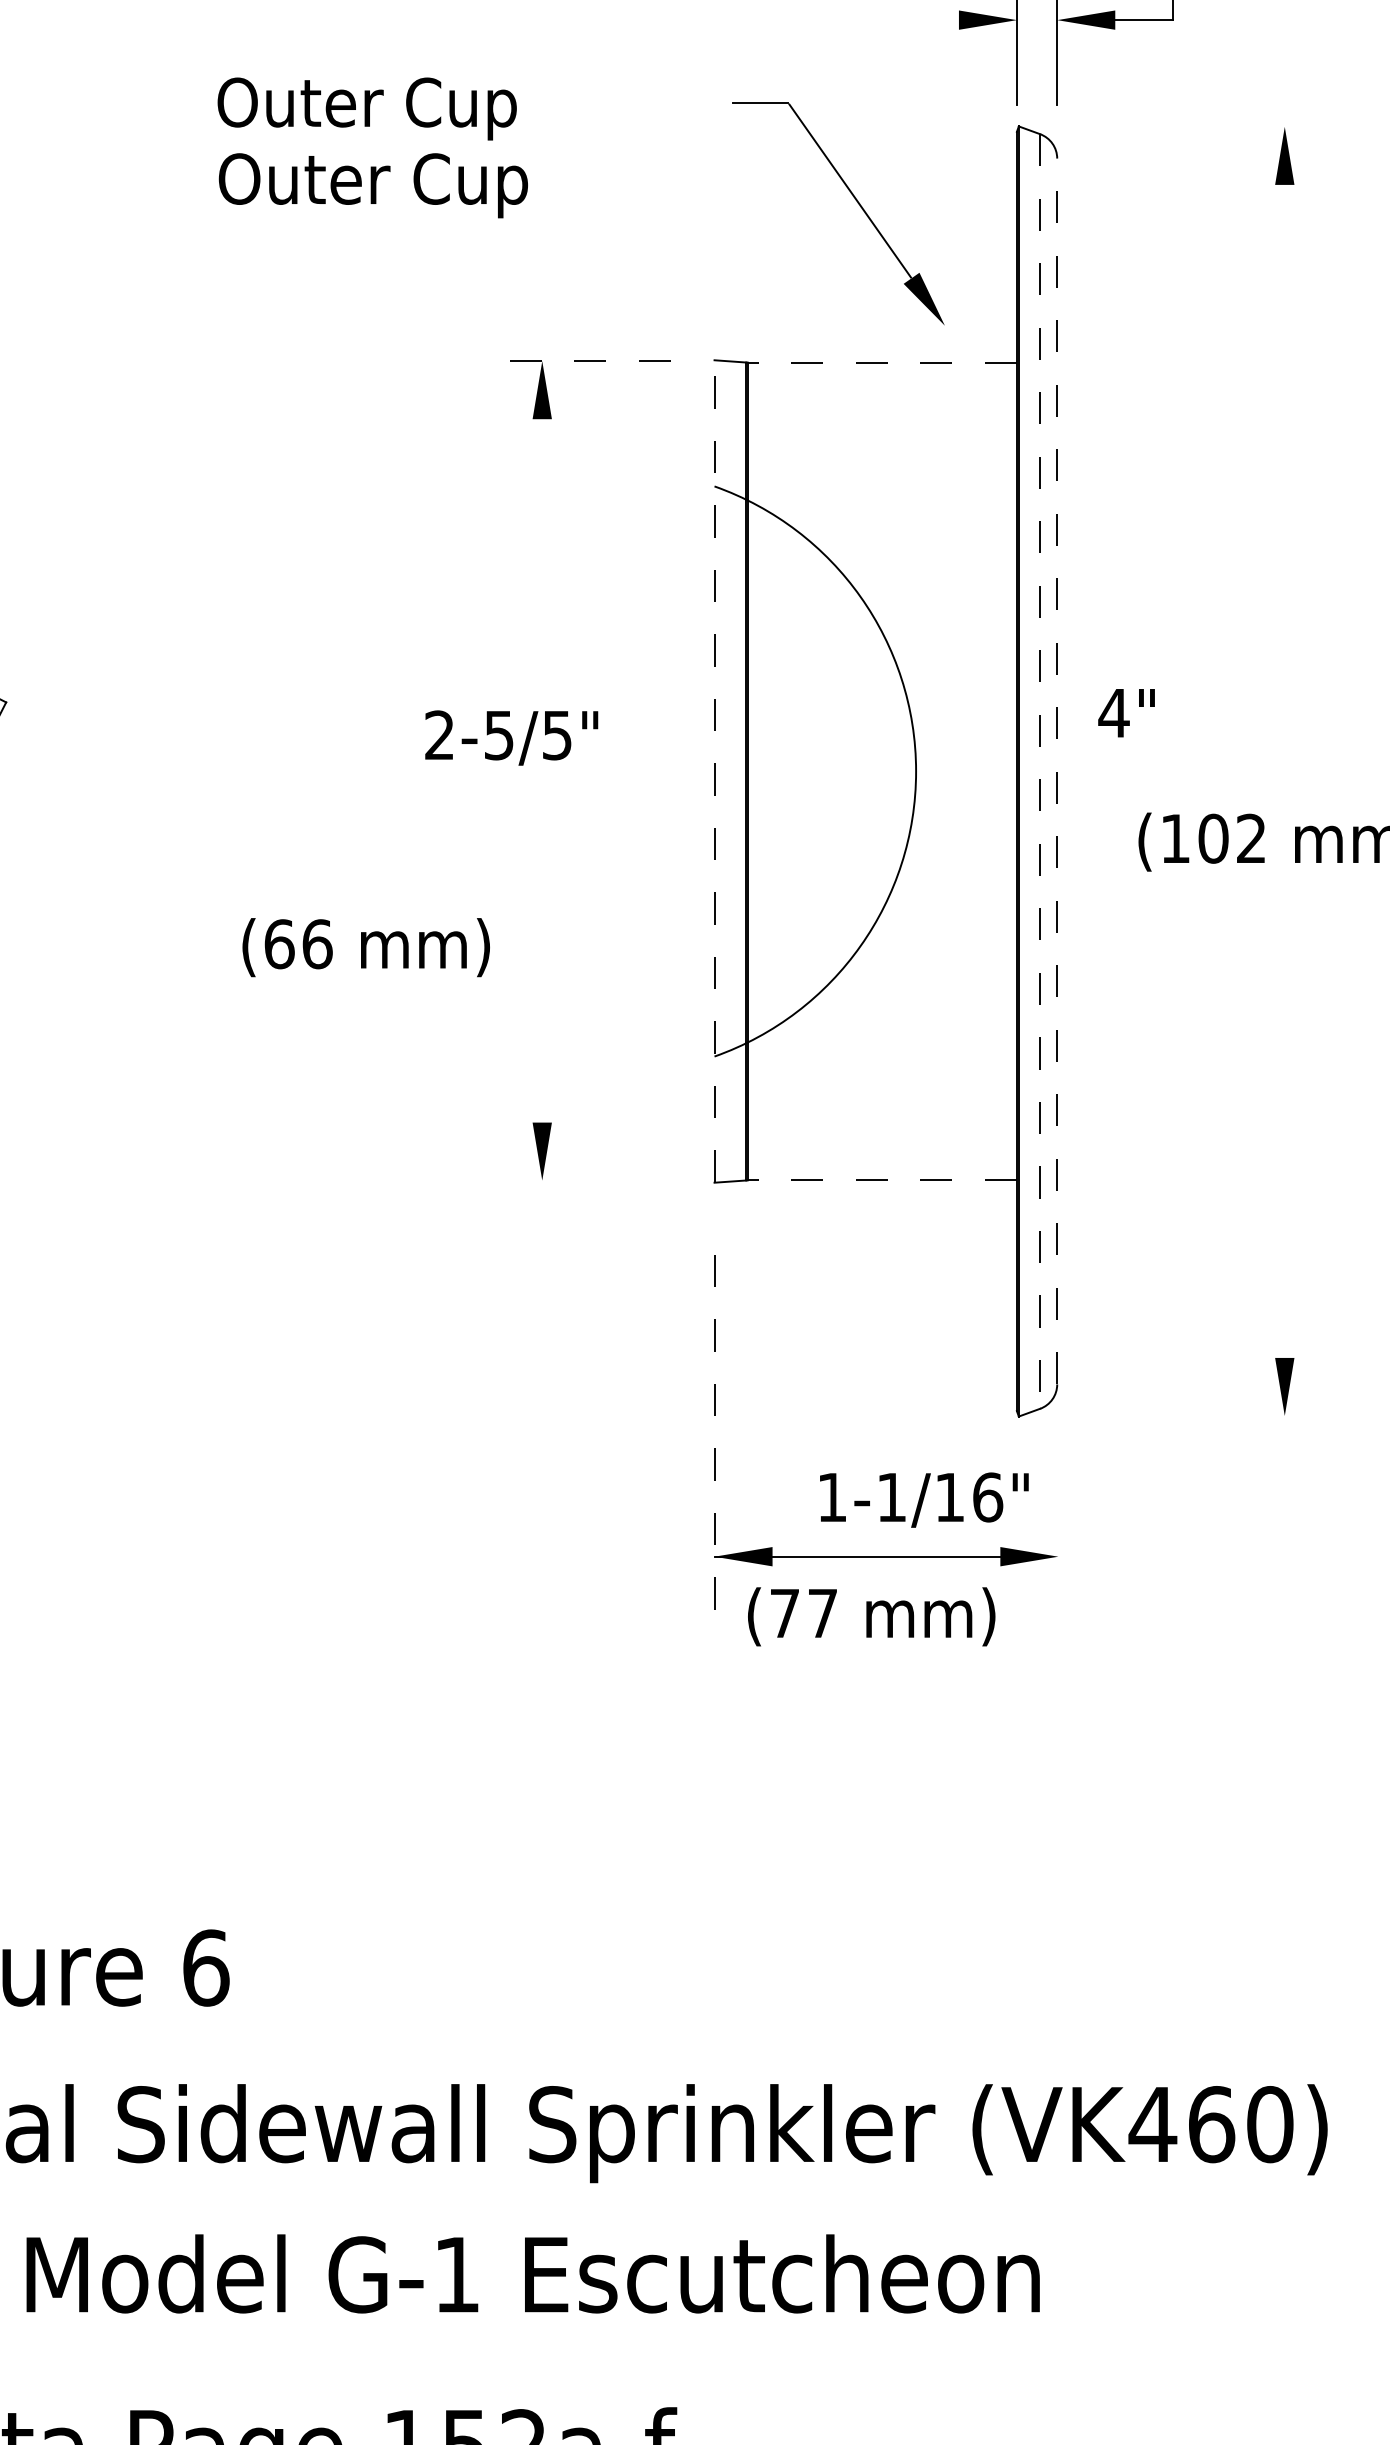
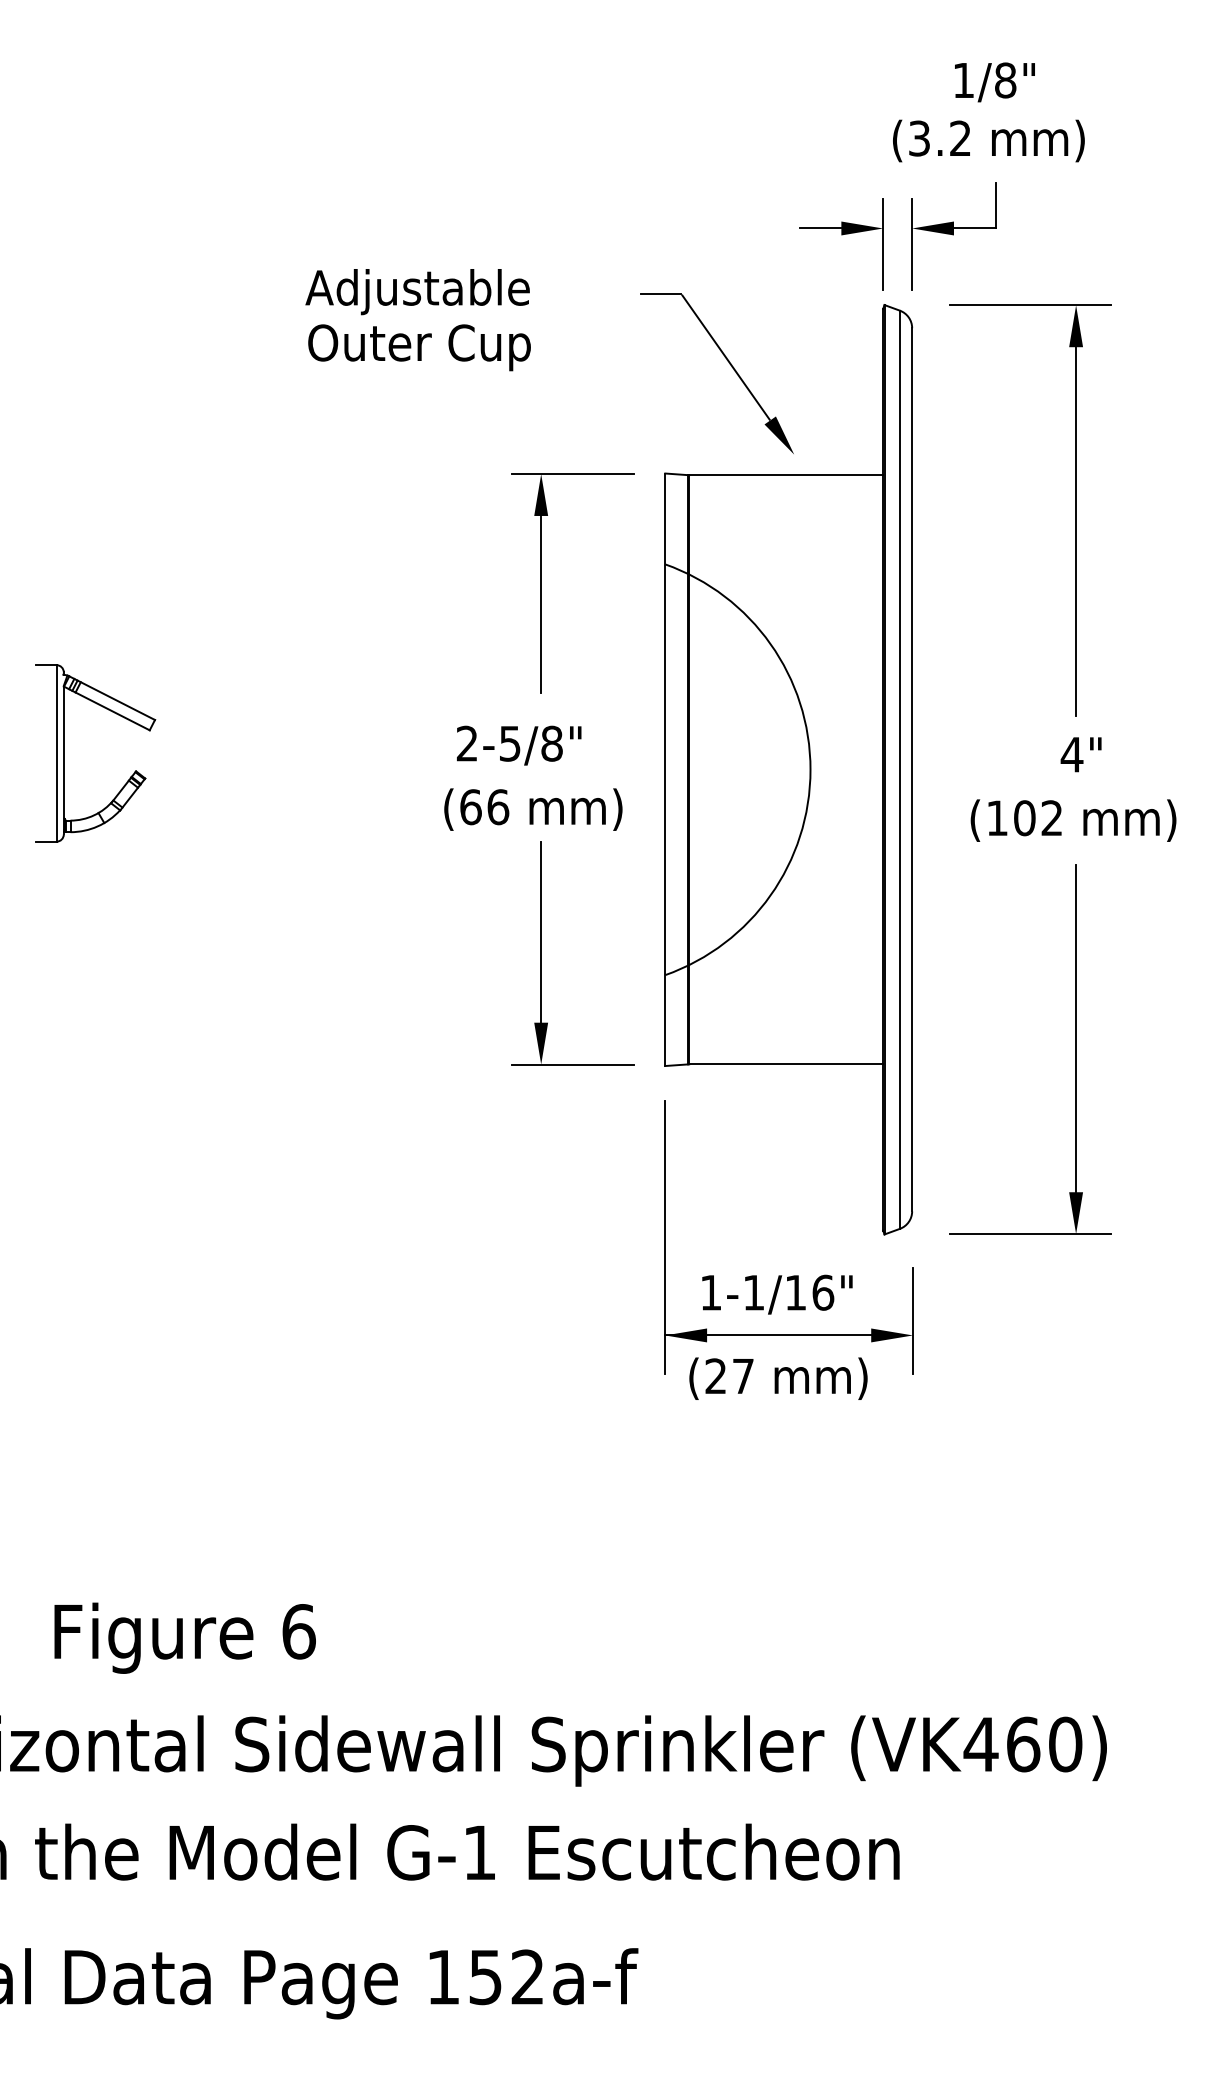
line: (929, 20) -> (820, 228), added
text: (370, 108) -> (417, 292), Outer Cup -> Adjustable
line: (1221, 127) -> (1030, 305), added
part: (855, 200) -> (729, 364), moved
line: (587, 361) -> (573, 474), dashed -> solid
line: (882, 363) -> (786, 475), dashed -> solid
line: (1285, 440) -> (1076, 531), added
line: (542, 542) -> (541, 604), added
text: (1125, 712) -> (1080, 754), moved
text: (556, 735) -> (551, 743), 2-5/5" -> 2-5/8"
line: (714, 771) -> (665, 769), dashed -> solid
line: (1057, 771) -> (912, 769), dashed -> solid
line: (1039, 772) -> (899, 770), dashed -> solid
text: (366, 947) -> (533, 809), moved
line: (542, 995) -> (541, 931), added
line: (1285, 1130) -> (1076, 1028), added
line: (585, 1180) -> (572, 1064), added
line: (882, 1180) -> (786, 1064), dashed -> solid
line: (1221, 1416) -> (1030, 1234), added
line: (714, 1419) -> (665, 1236), dashed -> solid
text: (924, 1499) -> (777, 1294), moved
line: (1059, 1535) -> (913, 1320), added
text: (784, 1612) -> (715, 1375), (77 -> (27

